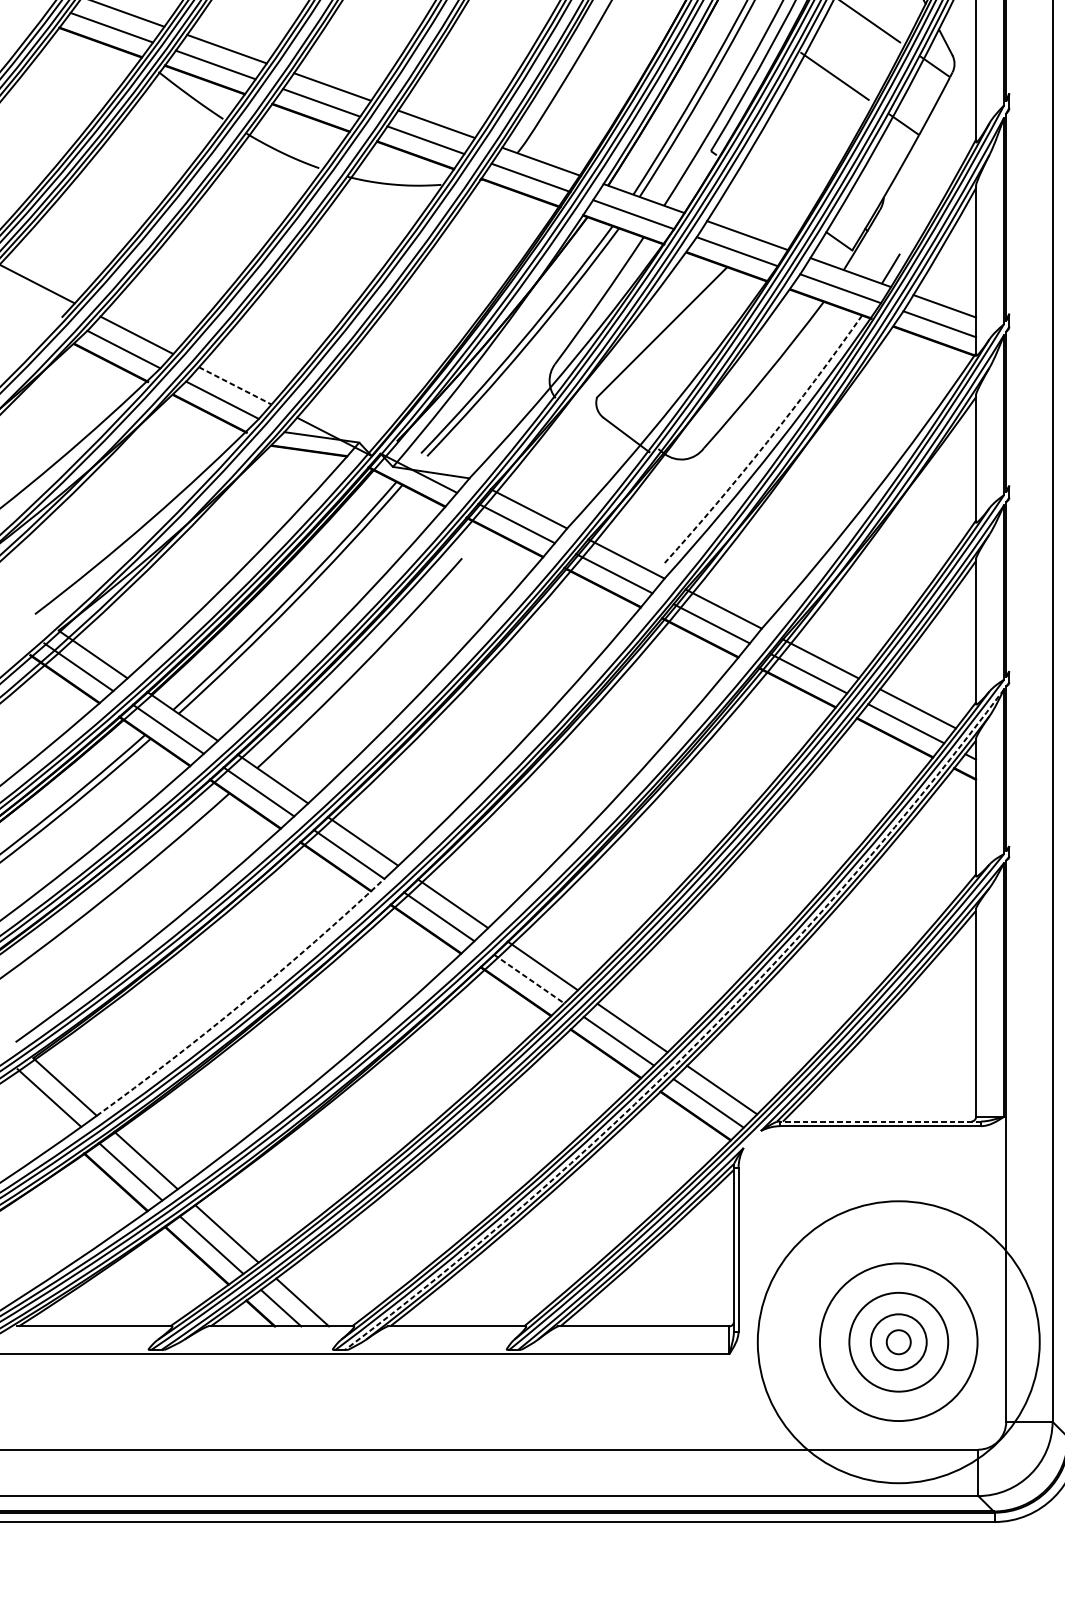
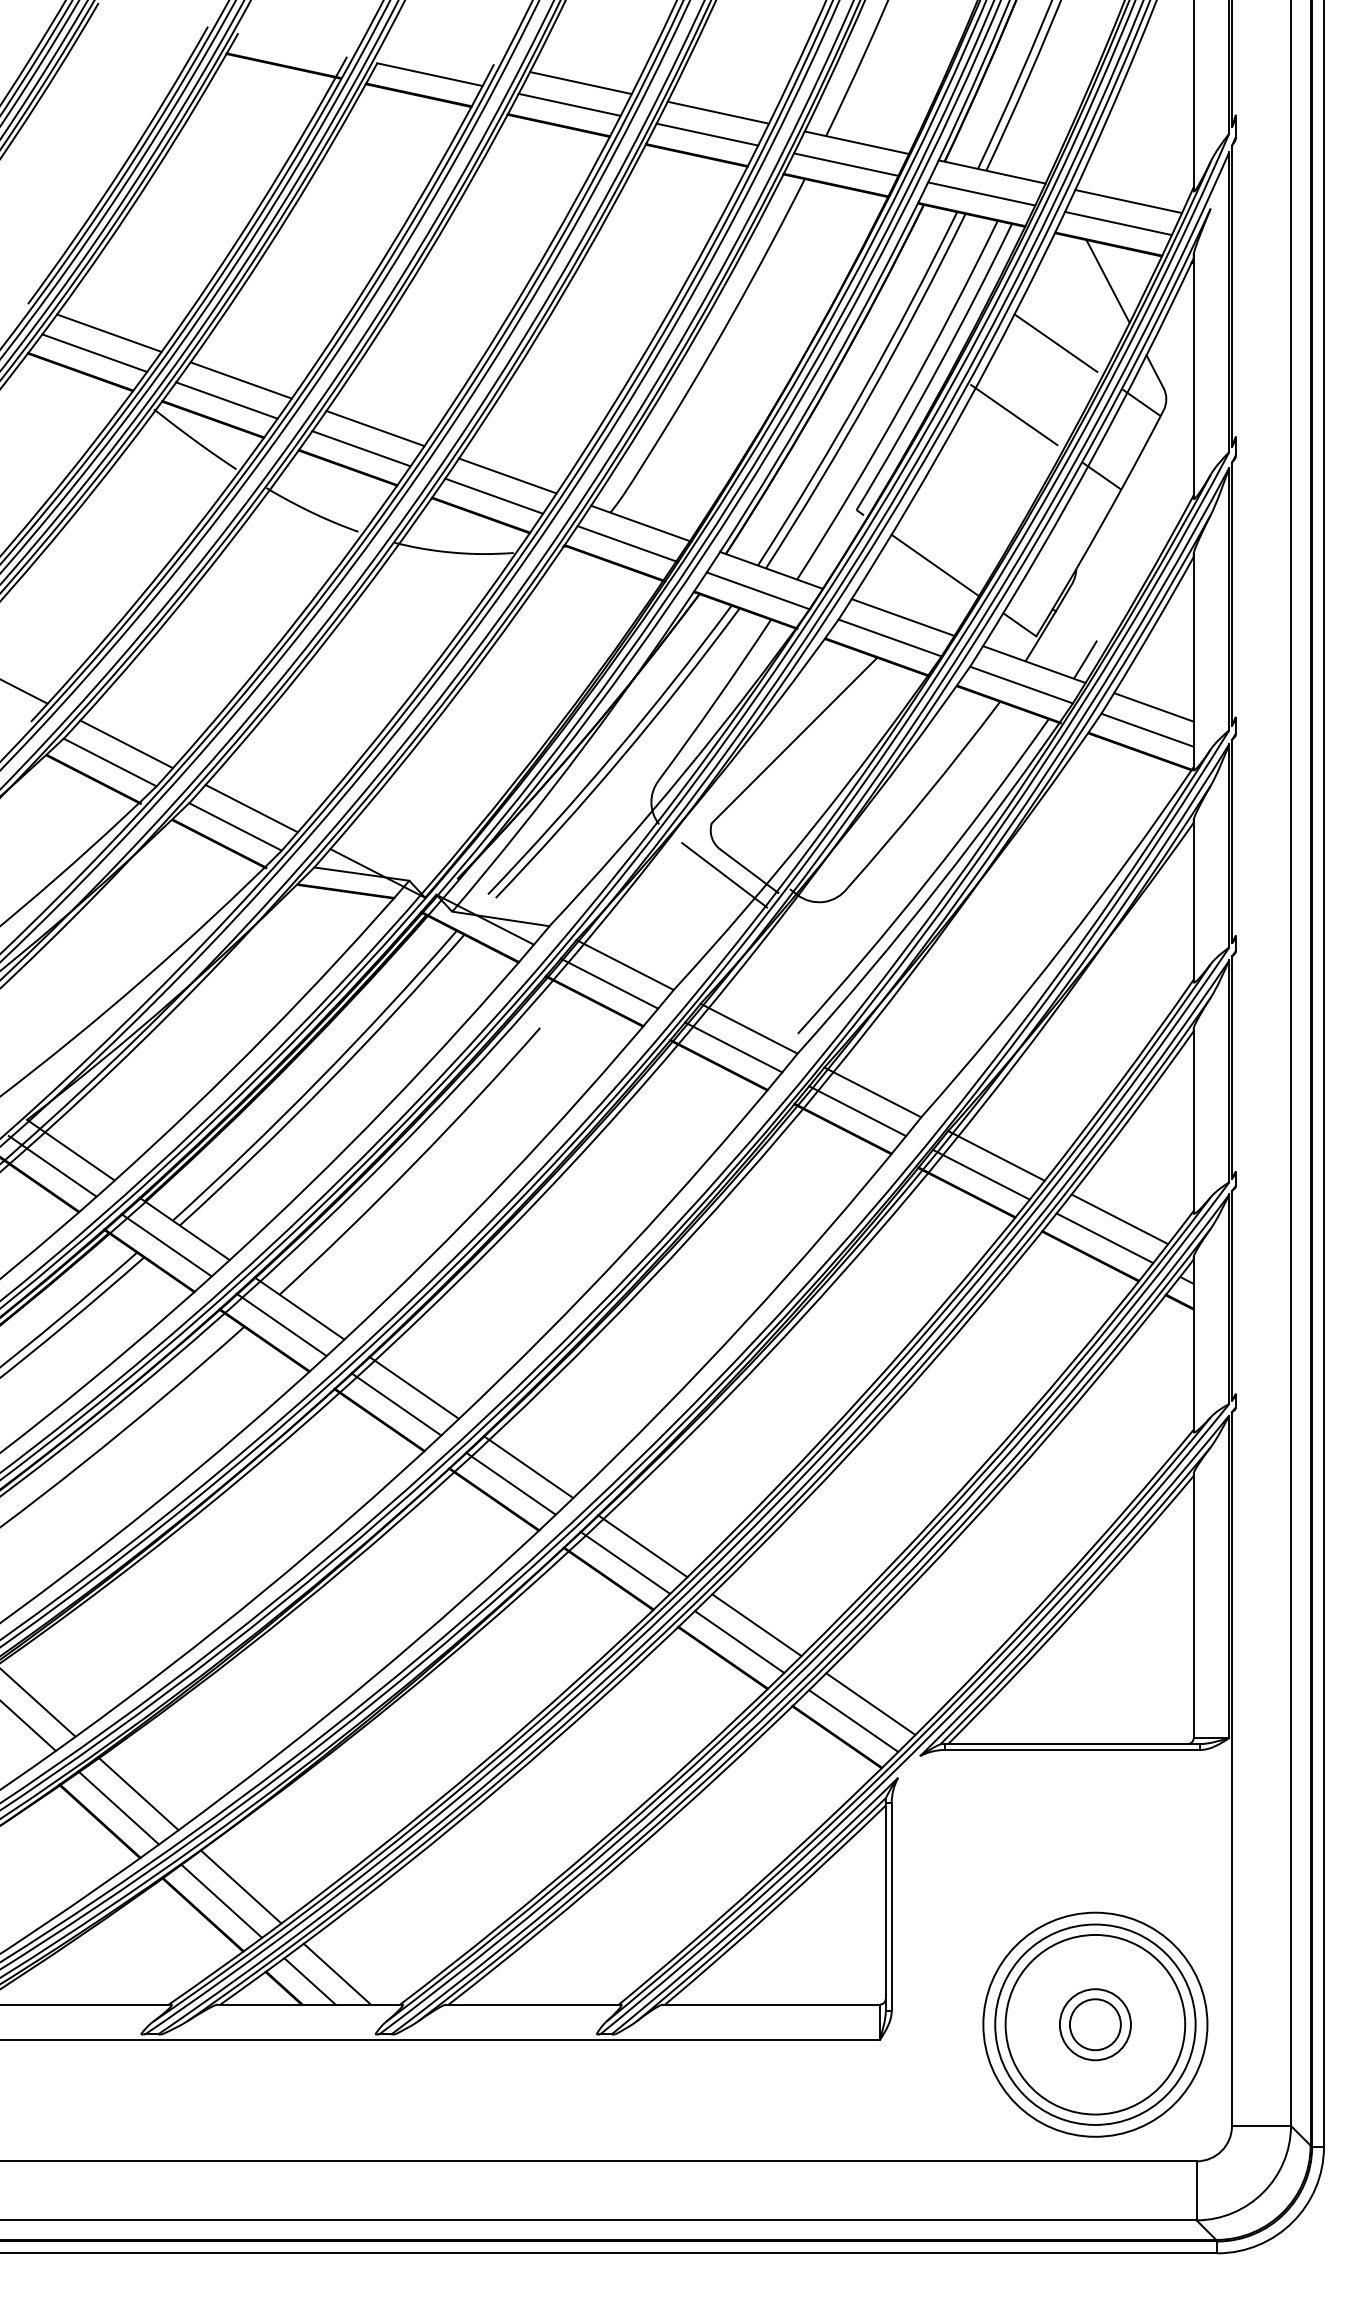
line: (772, 194) -> (934, 565), added
line: (235, 385) -> (251, 808), dashed -> solid
line: (607, 438) -> (724, 875), added
arc: (767, 442) -> (928, 880), dashed -> solid
line: (529, 979) -> (625, 1563), dashed -> solid
arc: (244, 1001) -> (263, 1591), dashed -> solid
arc: (697, 1043) -> (839, 1644), dashed -> solid
line: (880, 1121) -> (1072, 1744), dashed -> solid
circle: (898, 1342) -> (1094, 2024), size x1.67
circle: (898, 1342) -> (1095, 2024), size x0.62
circle: (898, 1342) -> (1095, 2024), size x1.43

